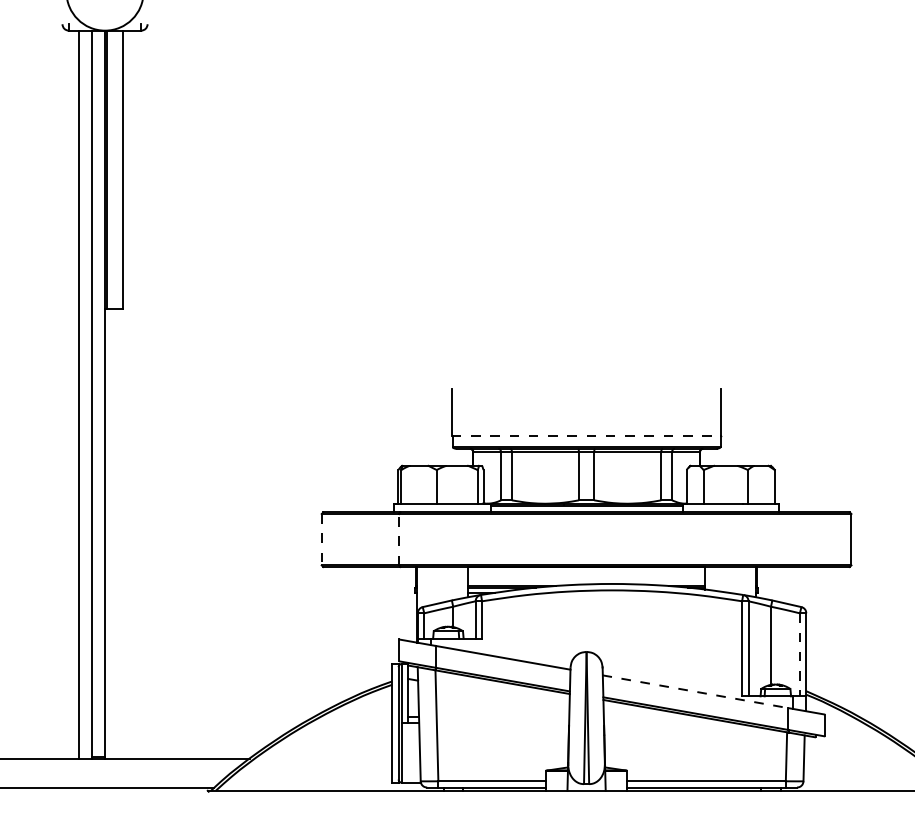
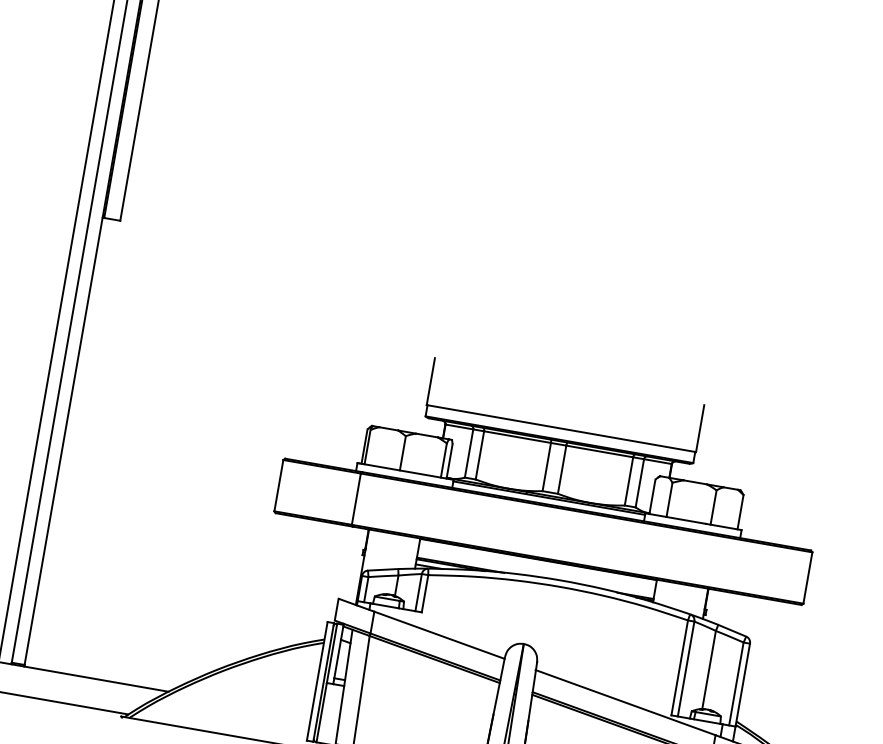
line: (586, 436) -> (561, 428), dashed -> solid
line: (321, 539) -> (278, 485), dashed -> solid
line: (399, 539) -> (356, 499), dashed -> solid
line: (799, 655) -> (735, 684), dashed -> solid
line: (695, 691) -> (625, 702), dashed -> solid

